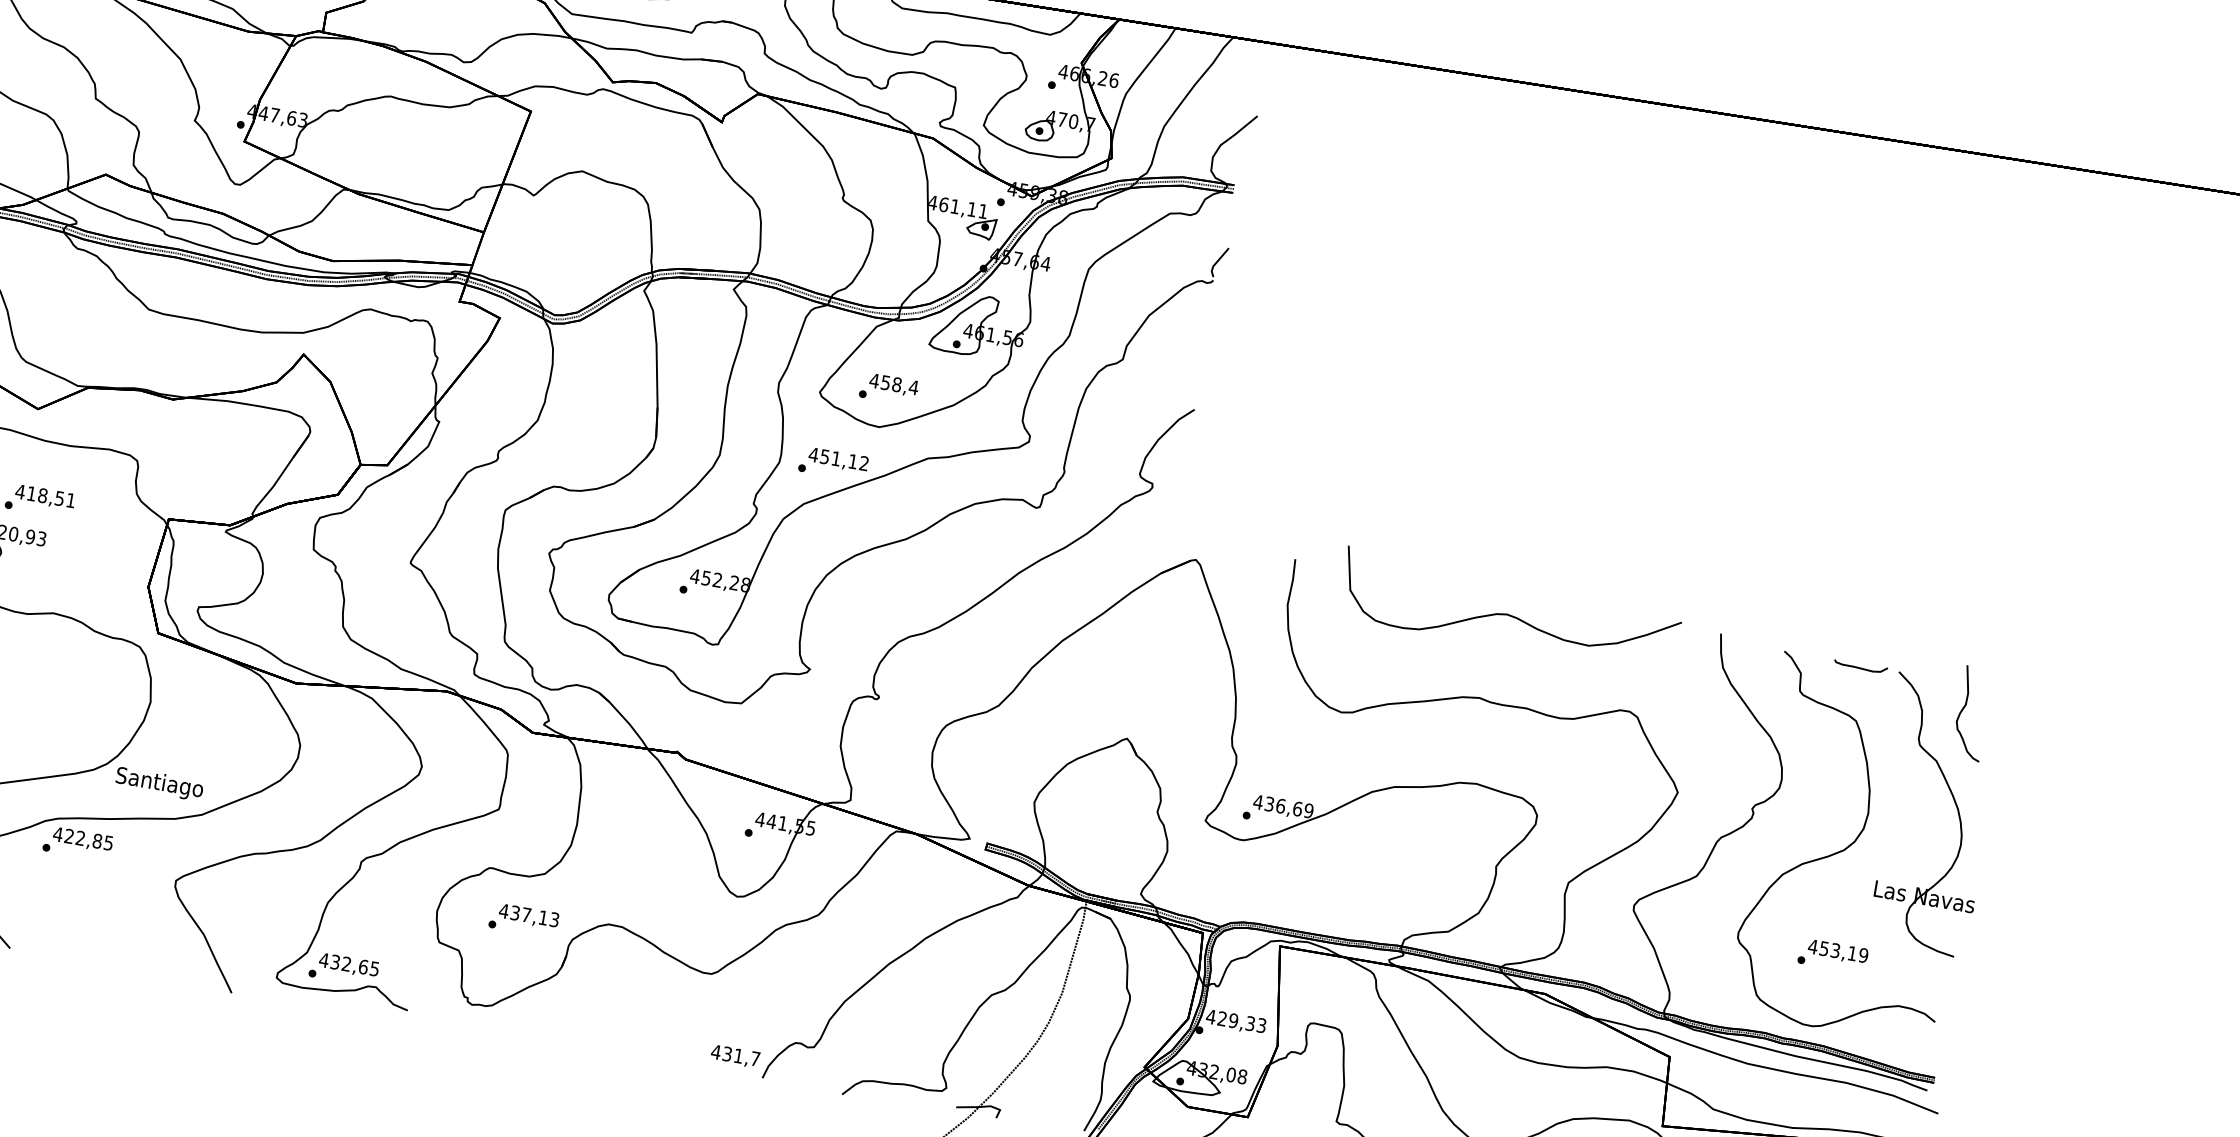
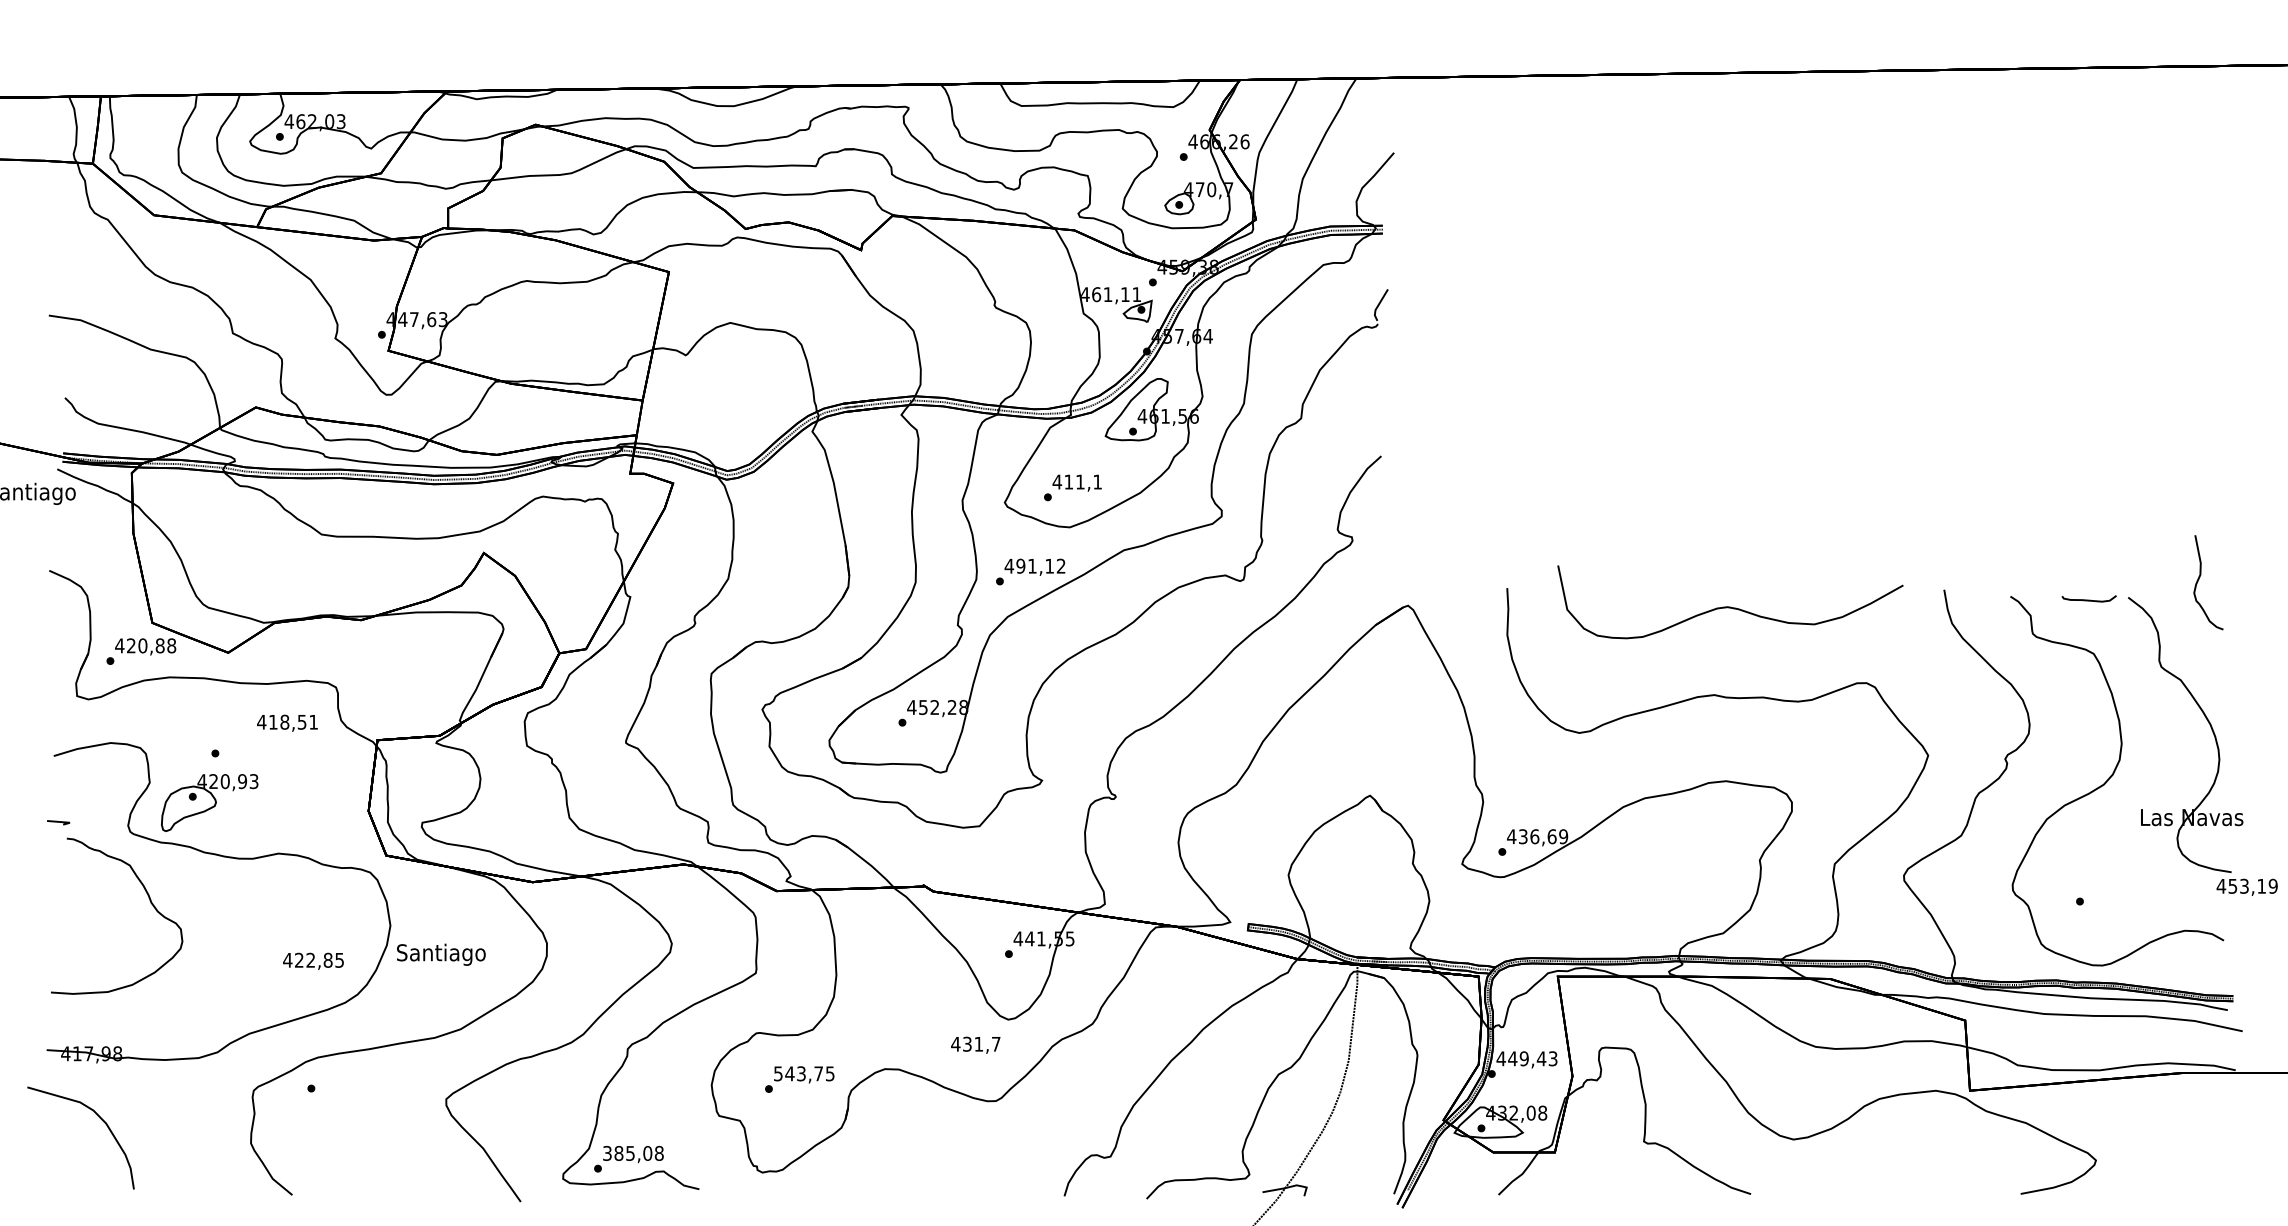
text: (900, 384) -> (1083, 481), 458,4 -> 411,1
text: (824, 456) -> (1020, 565), 451,12 -> 491,12
text: (45, 496) -> (287, 722), moved
part: (1965, 707) -> (2200, 577), moved
text: (159, 783) -> (441, 954), moved
text: (83, 838) -> (313, 960), moved
text: (528, 915) -> (803, 1073), 437,13 -> 543,75
text: (1837, 951) -> (2246, 886), moved
text: (348, 963) -> (632, 1152), 432,65 -> 385,08
text: (1236, 1021) -> (1527, 1058), 429,33 -> 449,43
text: (735, 1055) -> (975, 1044), moved

